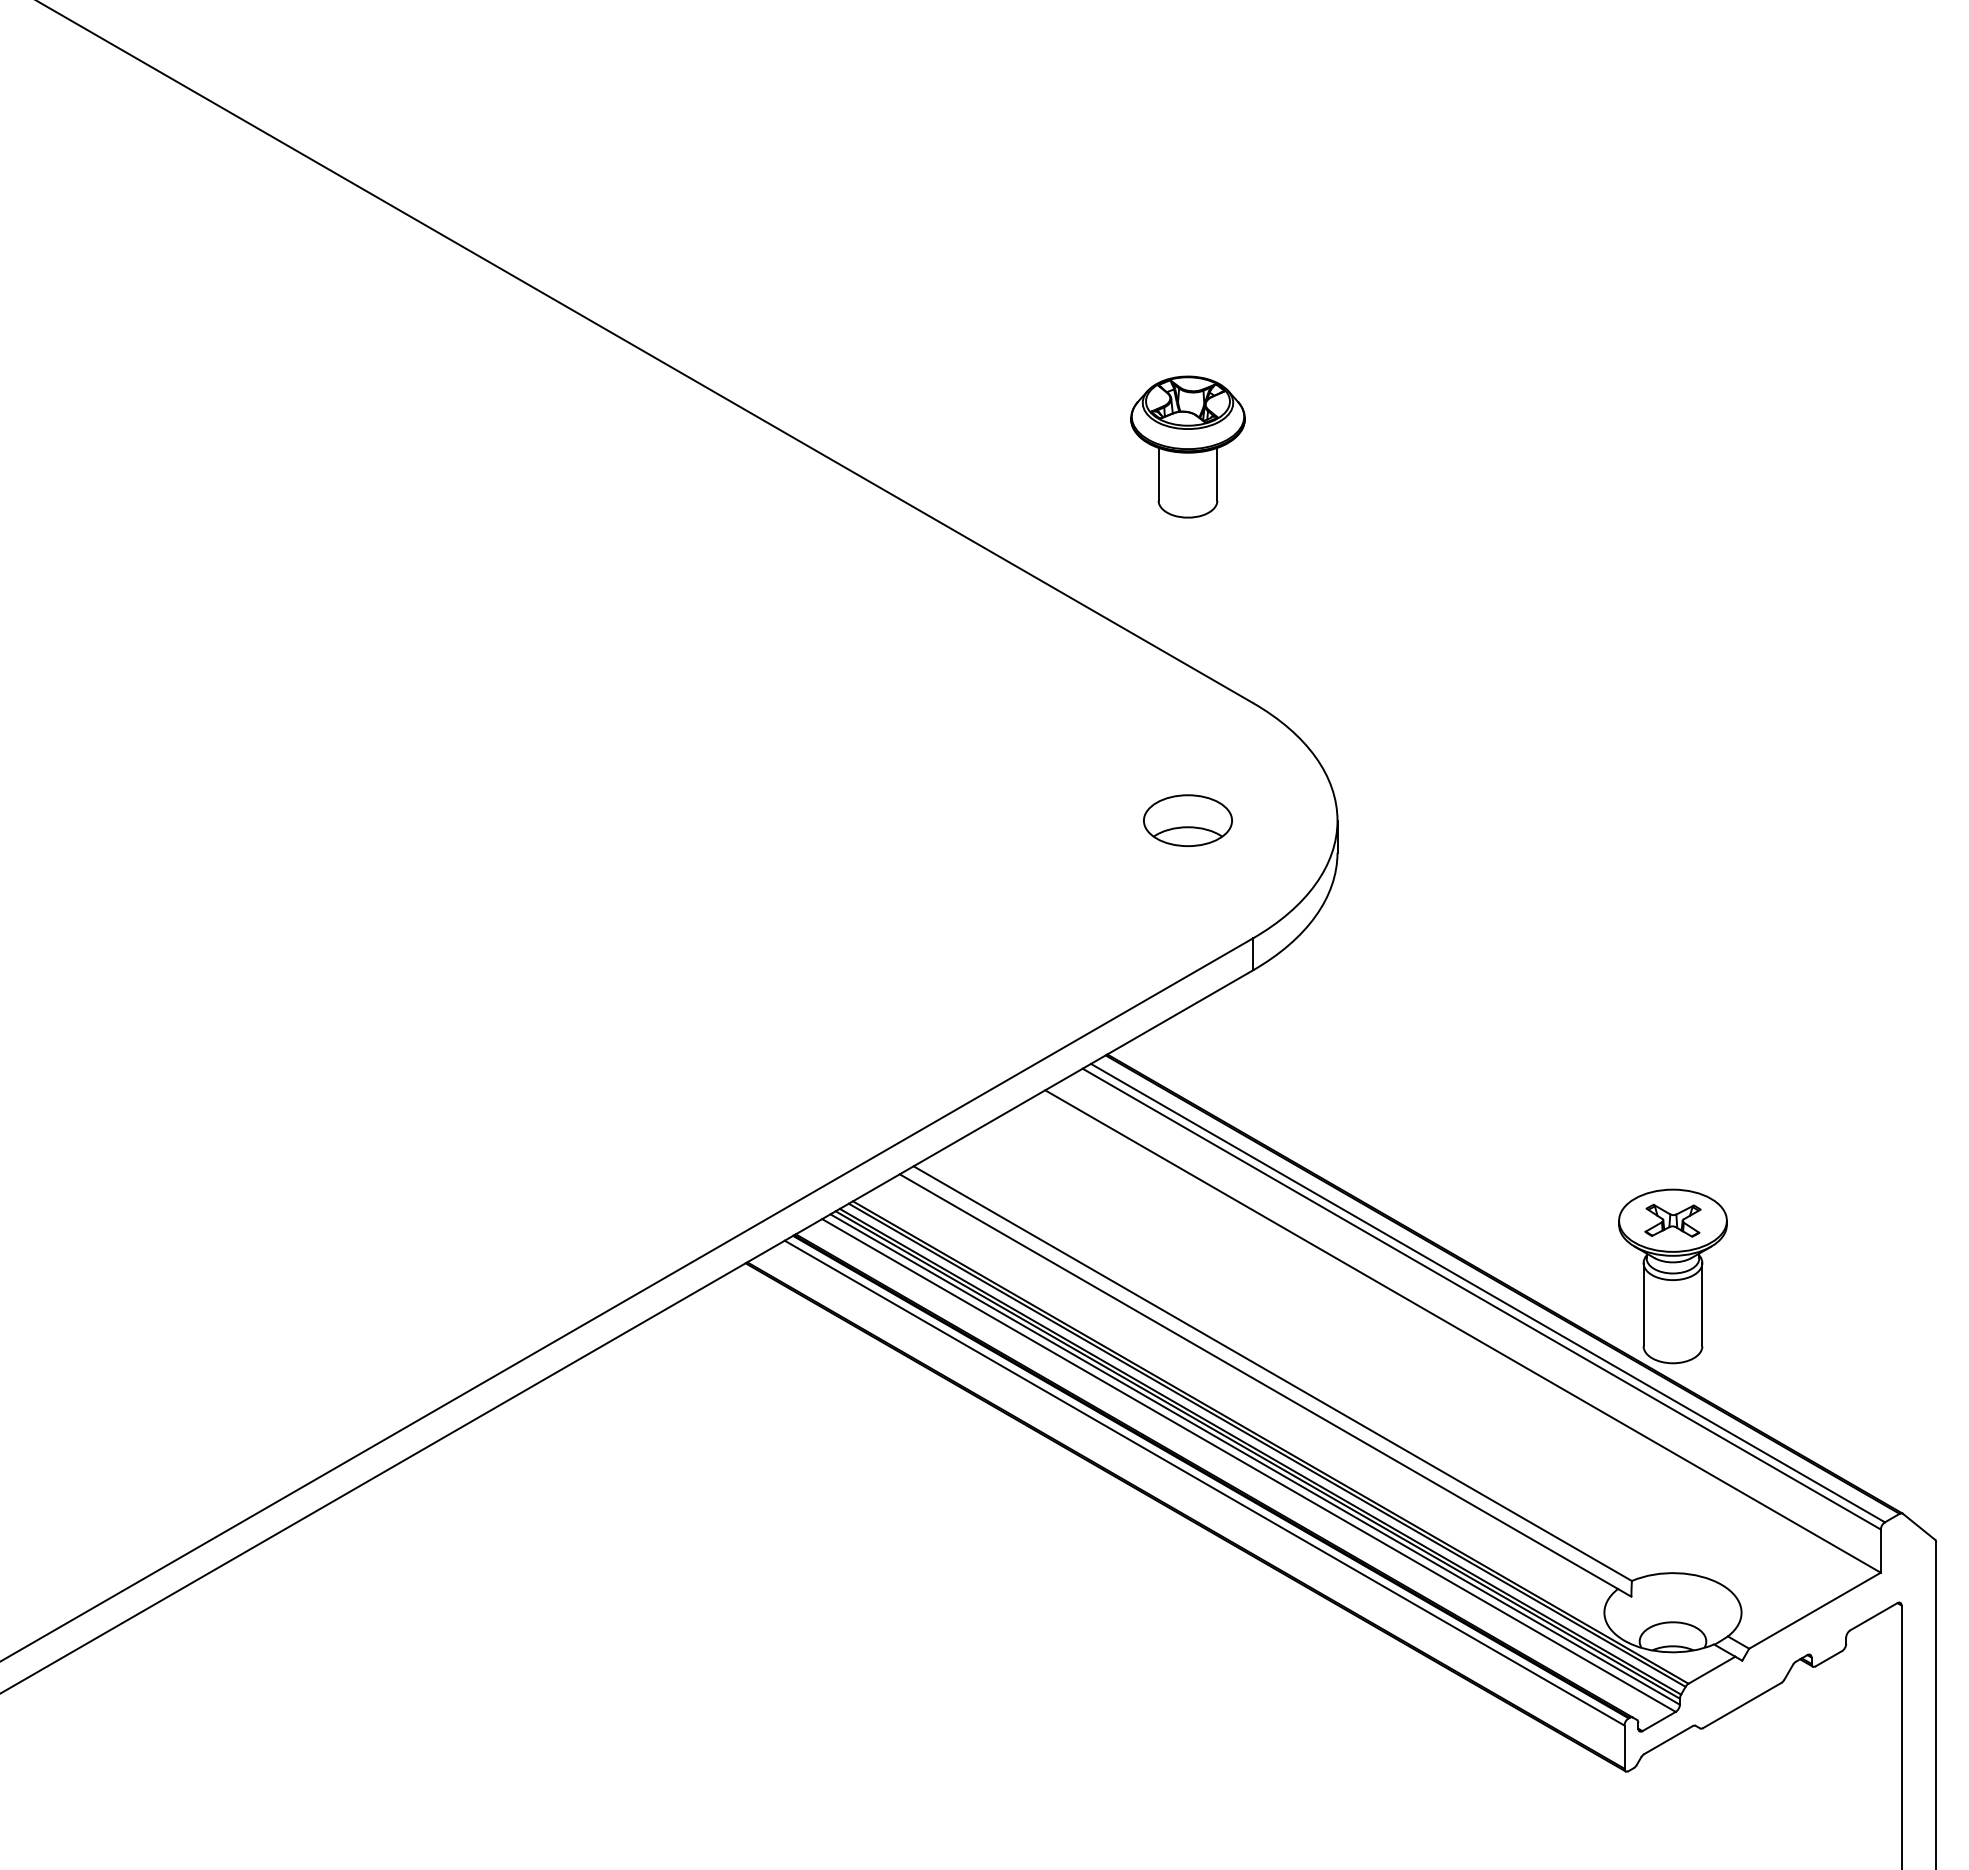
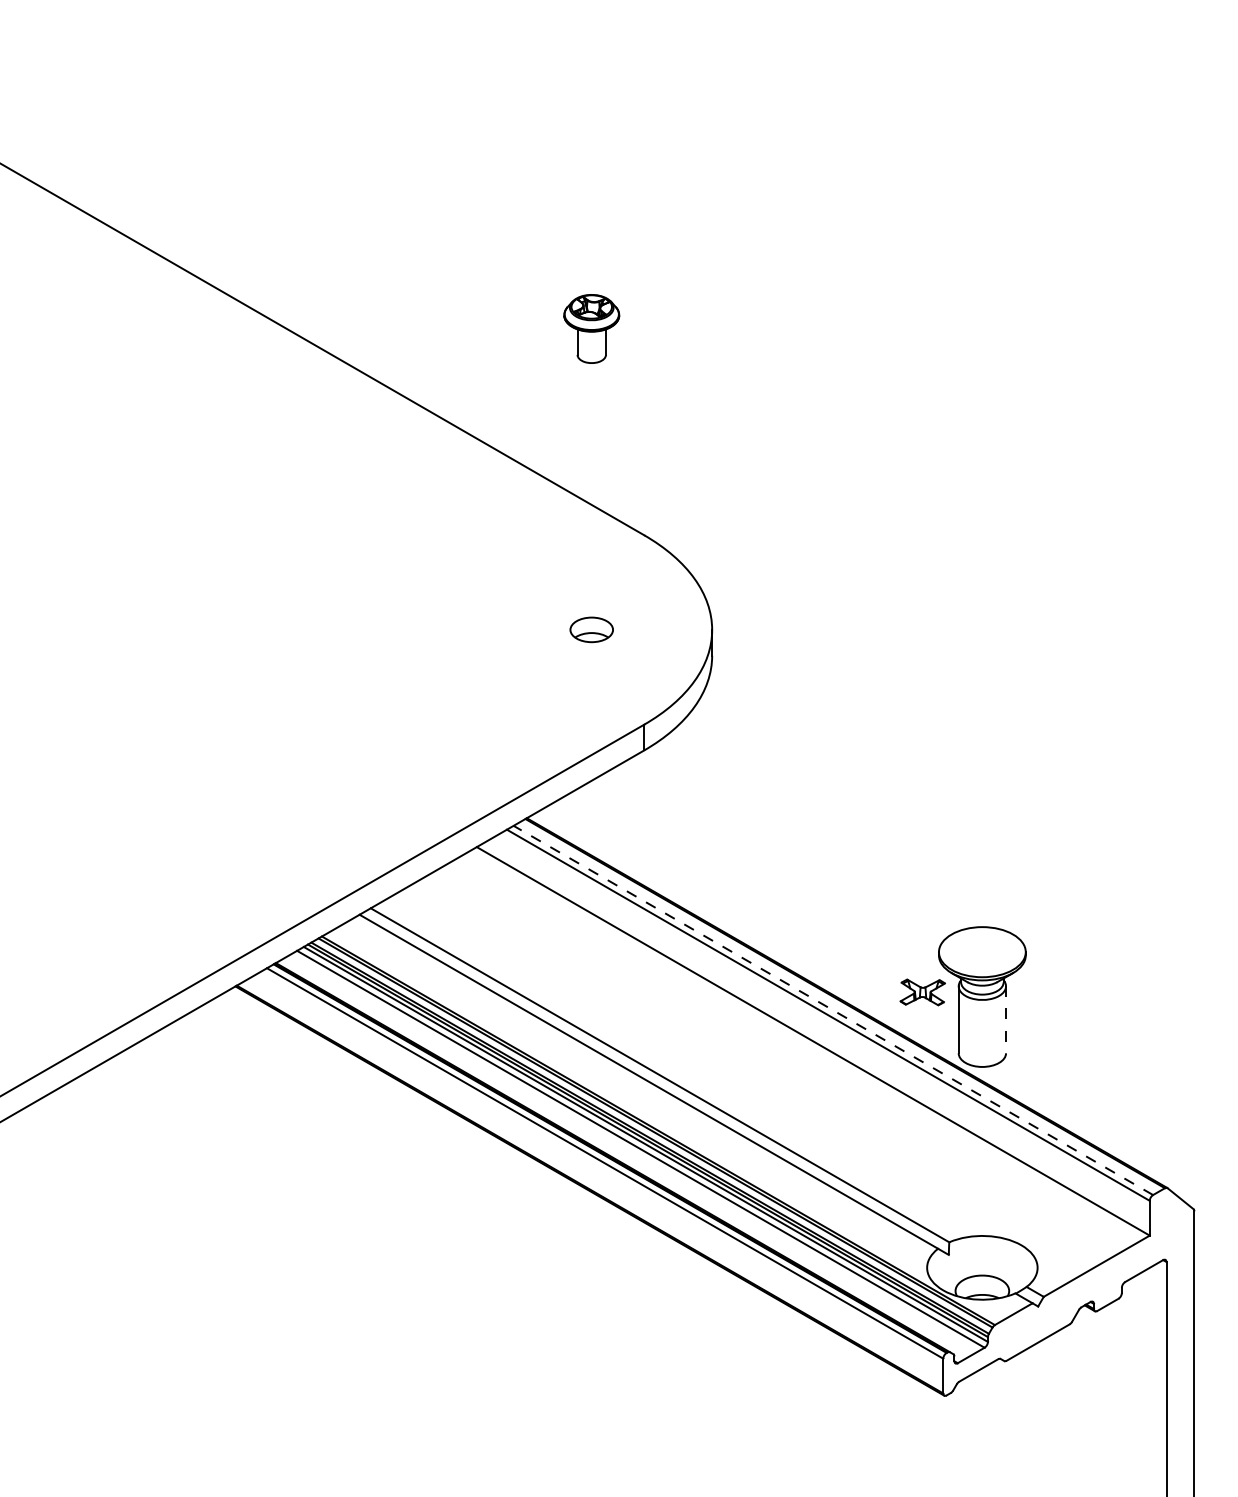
part: (1187, 446) -> (591, 328), size x0.6
part: (1187, 820) -> (591, 629), size x0.6
part: (1672, 1220) -> (922, 992), moved
line: (1487, 1292) -> (832, 1009), solid -> dashed
line: (1702, 1304) -> (1006, 1019), solid -> dashed

